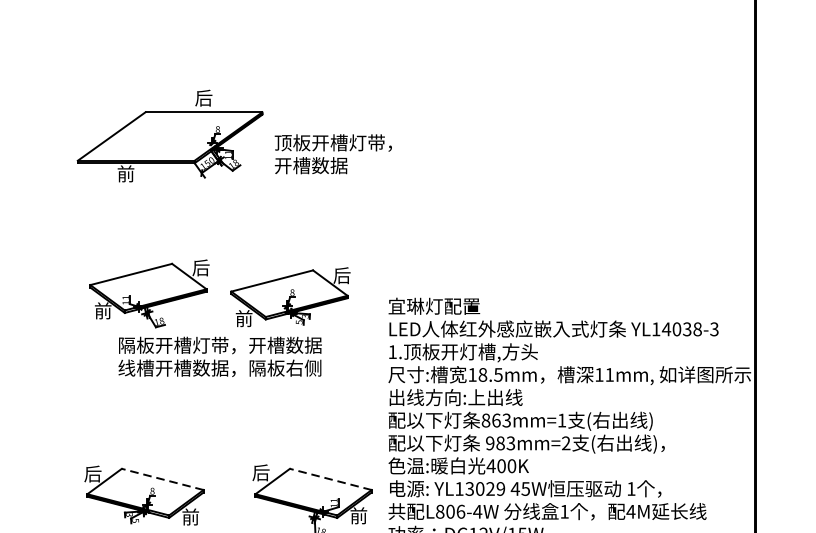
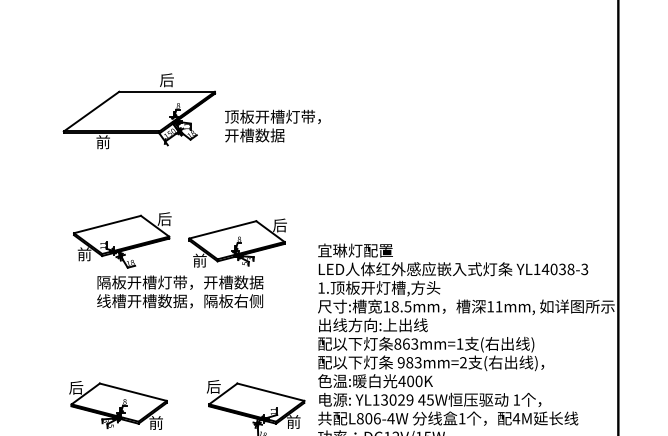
line: (162, 479) -> (133, 392), dashed -> solid
line: (330, 479) -> (270, 392), dashed -> solid

